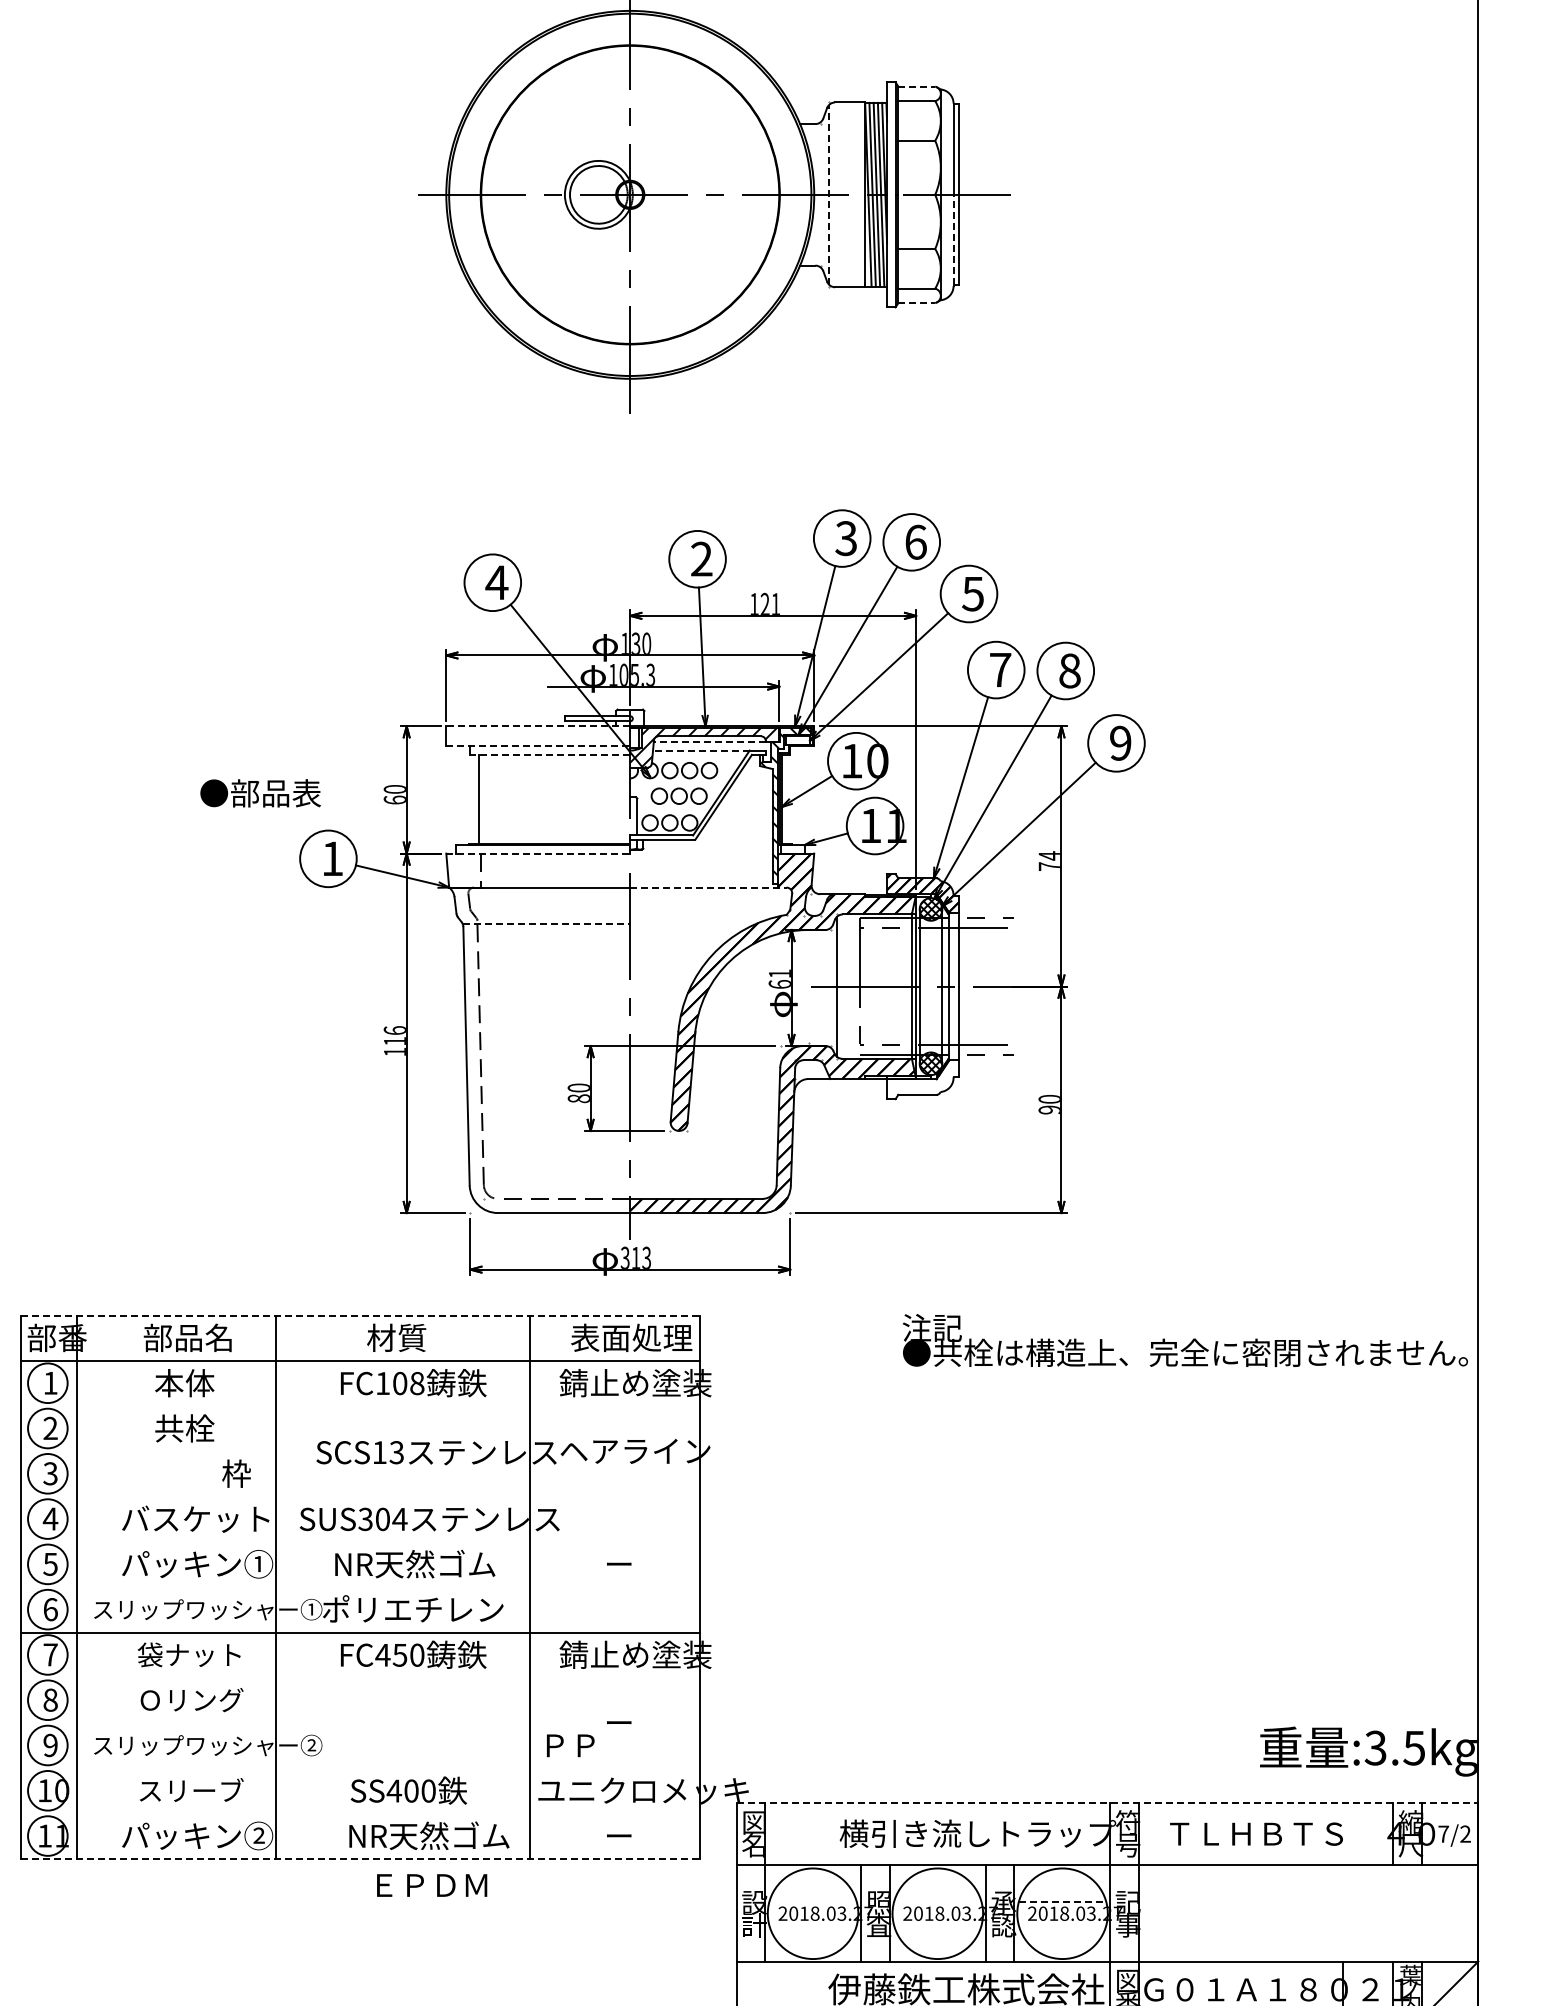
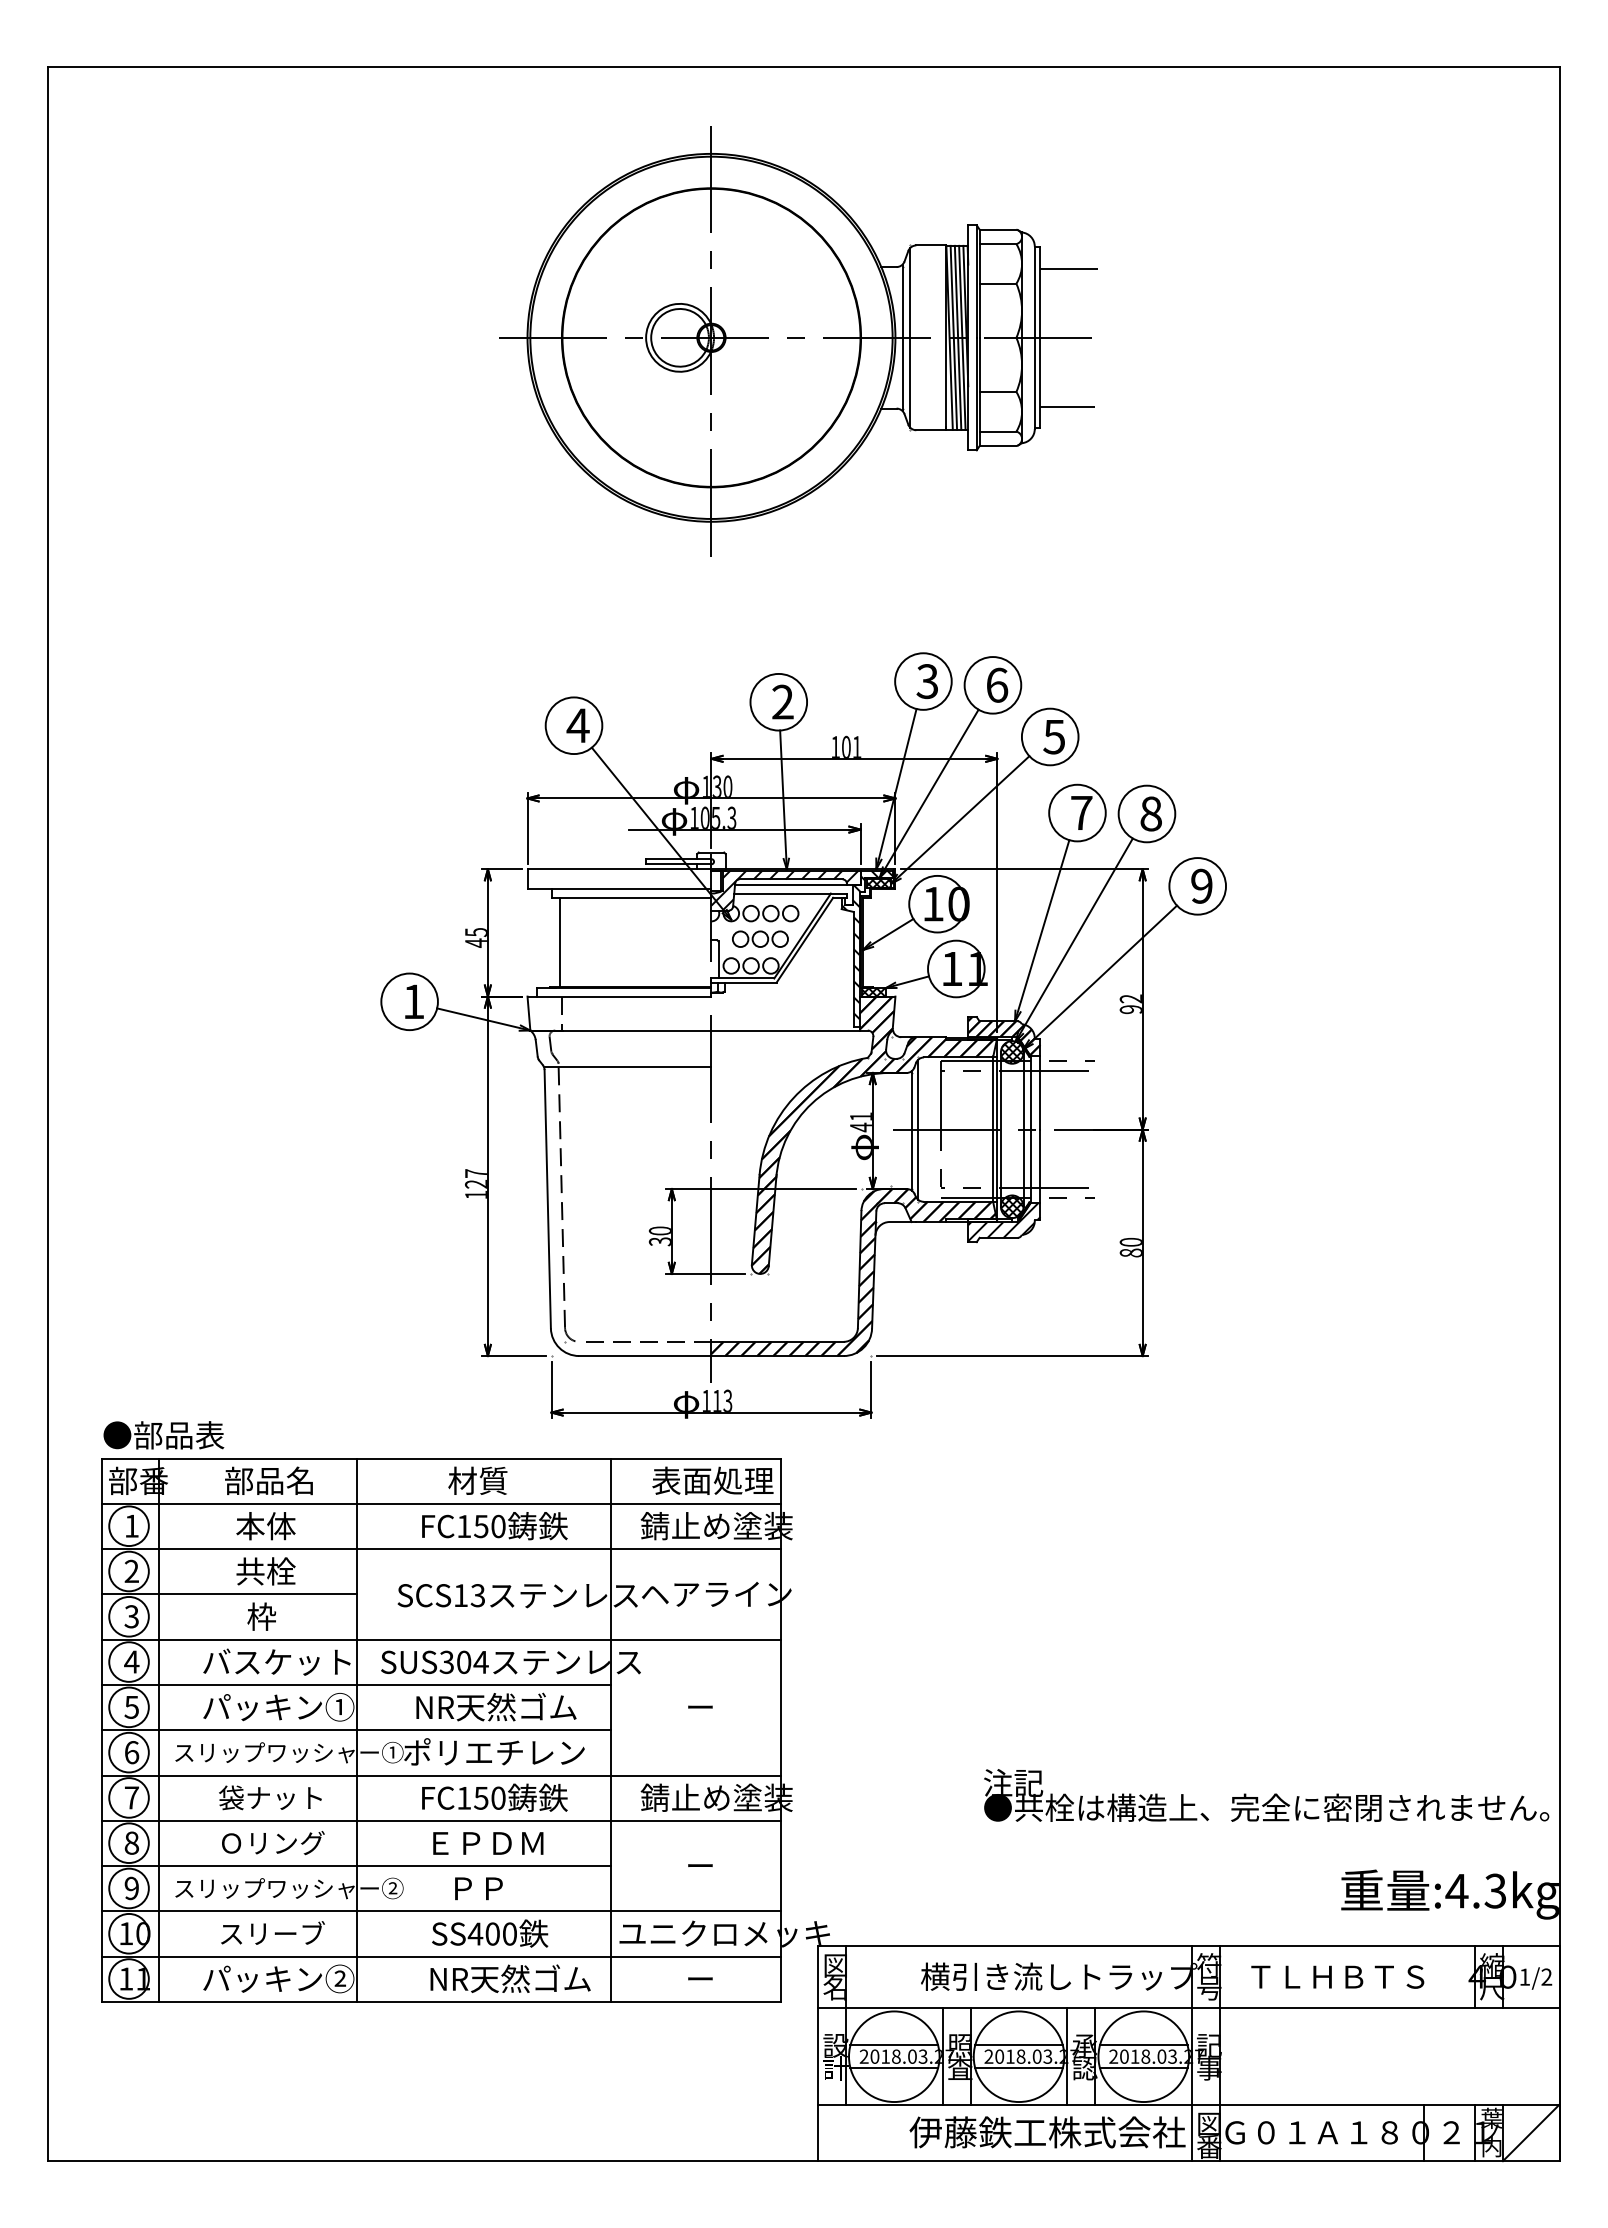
line: (917, 86) -> (998, 229), dashed -> solid
line: (987, 126) -> (1068, 269), added
line: (821, 194) -> (902, 337), added
line: (829, 194) -> (910, 337), dashed -> solid
line: (953, 239) -> (1034, 382), dashed -> solid
line: (986, 263) -> (1067, 406), added
line: (917, 303) -> (998, 446), dashed -> solid
text: (765, 603) -> (846, 746), 121 -> 101
line: (538, 726) -> (619, 869), dashed -> solid
hatch: (798, 740) -> (879, 883), added
line: (709, 742) -> (790, 885), dashed -> solid
line: (538, 746) -> (619, 889), dashed -> solid
line: (701, 750) -> (782, 893), dashed -> solid
line: (550, 754) -> (631, 897), dashed -> solid
text: (260, 793) -> (163, 1435), moved
text: (394, 794) -> (475, 937), 60 -> 45
hatch: (792, 849) -> (873, 992), added
line: (538, 853) -> (619, 996), dashed -> solid
text: (1049, 861) -> (1130, 1004), 74 -> 92
line: (709, 887) -> (790, 1030), dashed -> solid
line: (547, 924) -> (628, 1067), dashed -> solid
text: (779, 984) -> (860, 1127), 61 -> 41
line: (831, 987) -> (912, 1130), added
text: (394, 1035) -> (475, 1178), 116 -> 127
hatch: (923, 1079) -> (1004, 1222), added
text: (578, 1098) -> (659, 1241), 80 -> 30
text: (1049, 1109) -> (1130, 1252), 90 -> 80
text: (625, 1257) -> (706, 1400), 313 -> 113
line: (360, 1315) -> (441, 1458), dashed -> solid
text: (1185, 1340) -> (1266, 1795), moved
text: (408, 1383) -> (489, 1526), FC108 -> FC150
line: (360, 1406) -> (441, 1549), added
line: (148, 1451) -> (229, 1594), added
text: (236, 1473) -> (261, 1616), moved
line: (360, 1496) -> (441, 1639), added
line: (275, 1542) -> (356, 1685), added
line: (275, 1587) -> (356, 1730), added
text: (382, 1655) -> (463, 1798), FC450 -> FC150
line: (360, 1677) -> (441, 1820), added
line: (275, 1723) -> (356, 1866), added
text: (570, 1745) -> (478, 1888), moved
text: (1394, 1747) -> (1475, 1890), :3.5kg -> :4.3kg
line: (360, 1768) -> (441, 1911), added
line: (1107, 1803) -> (1188, 1946), dashed -> solid
line: (360, 1813) -> (441, 1956), added
text: (1443, 1833) -> (1524, 1976), 7/2 -> 1/2
line: (360, 1859) -> (441, 2002), dashed -> solid
text: (432, 1885) -> (488, 1843), moved
line: (813, 1902) -> (894, 2045), added
line: (937, 1902) -> (1018, 2045), added
line: (1062, 1902) -> (1143, 2045), dashed -> solid
line: (813, 1925) -> (894, 2068), added
line: (937, 1925) -> (1018, 2068), added
line: (1062, 1925) -> (1143, 2068), added

